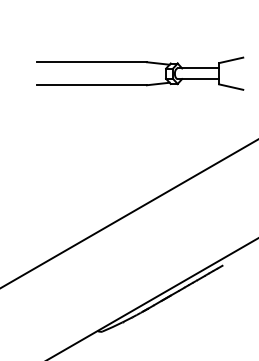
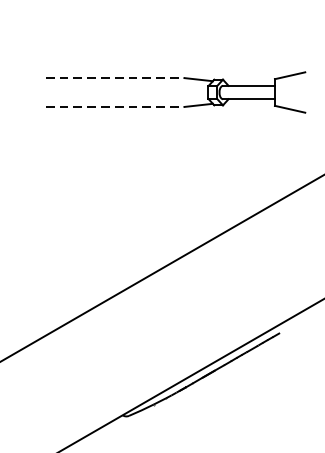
line: (92, 62) -> (116, 78), solid -> dashed
line: (92, 85) -> (116, 107), solid -> dashed

